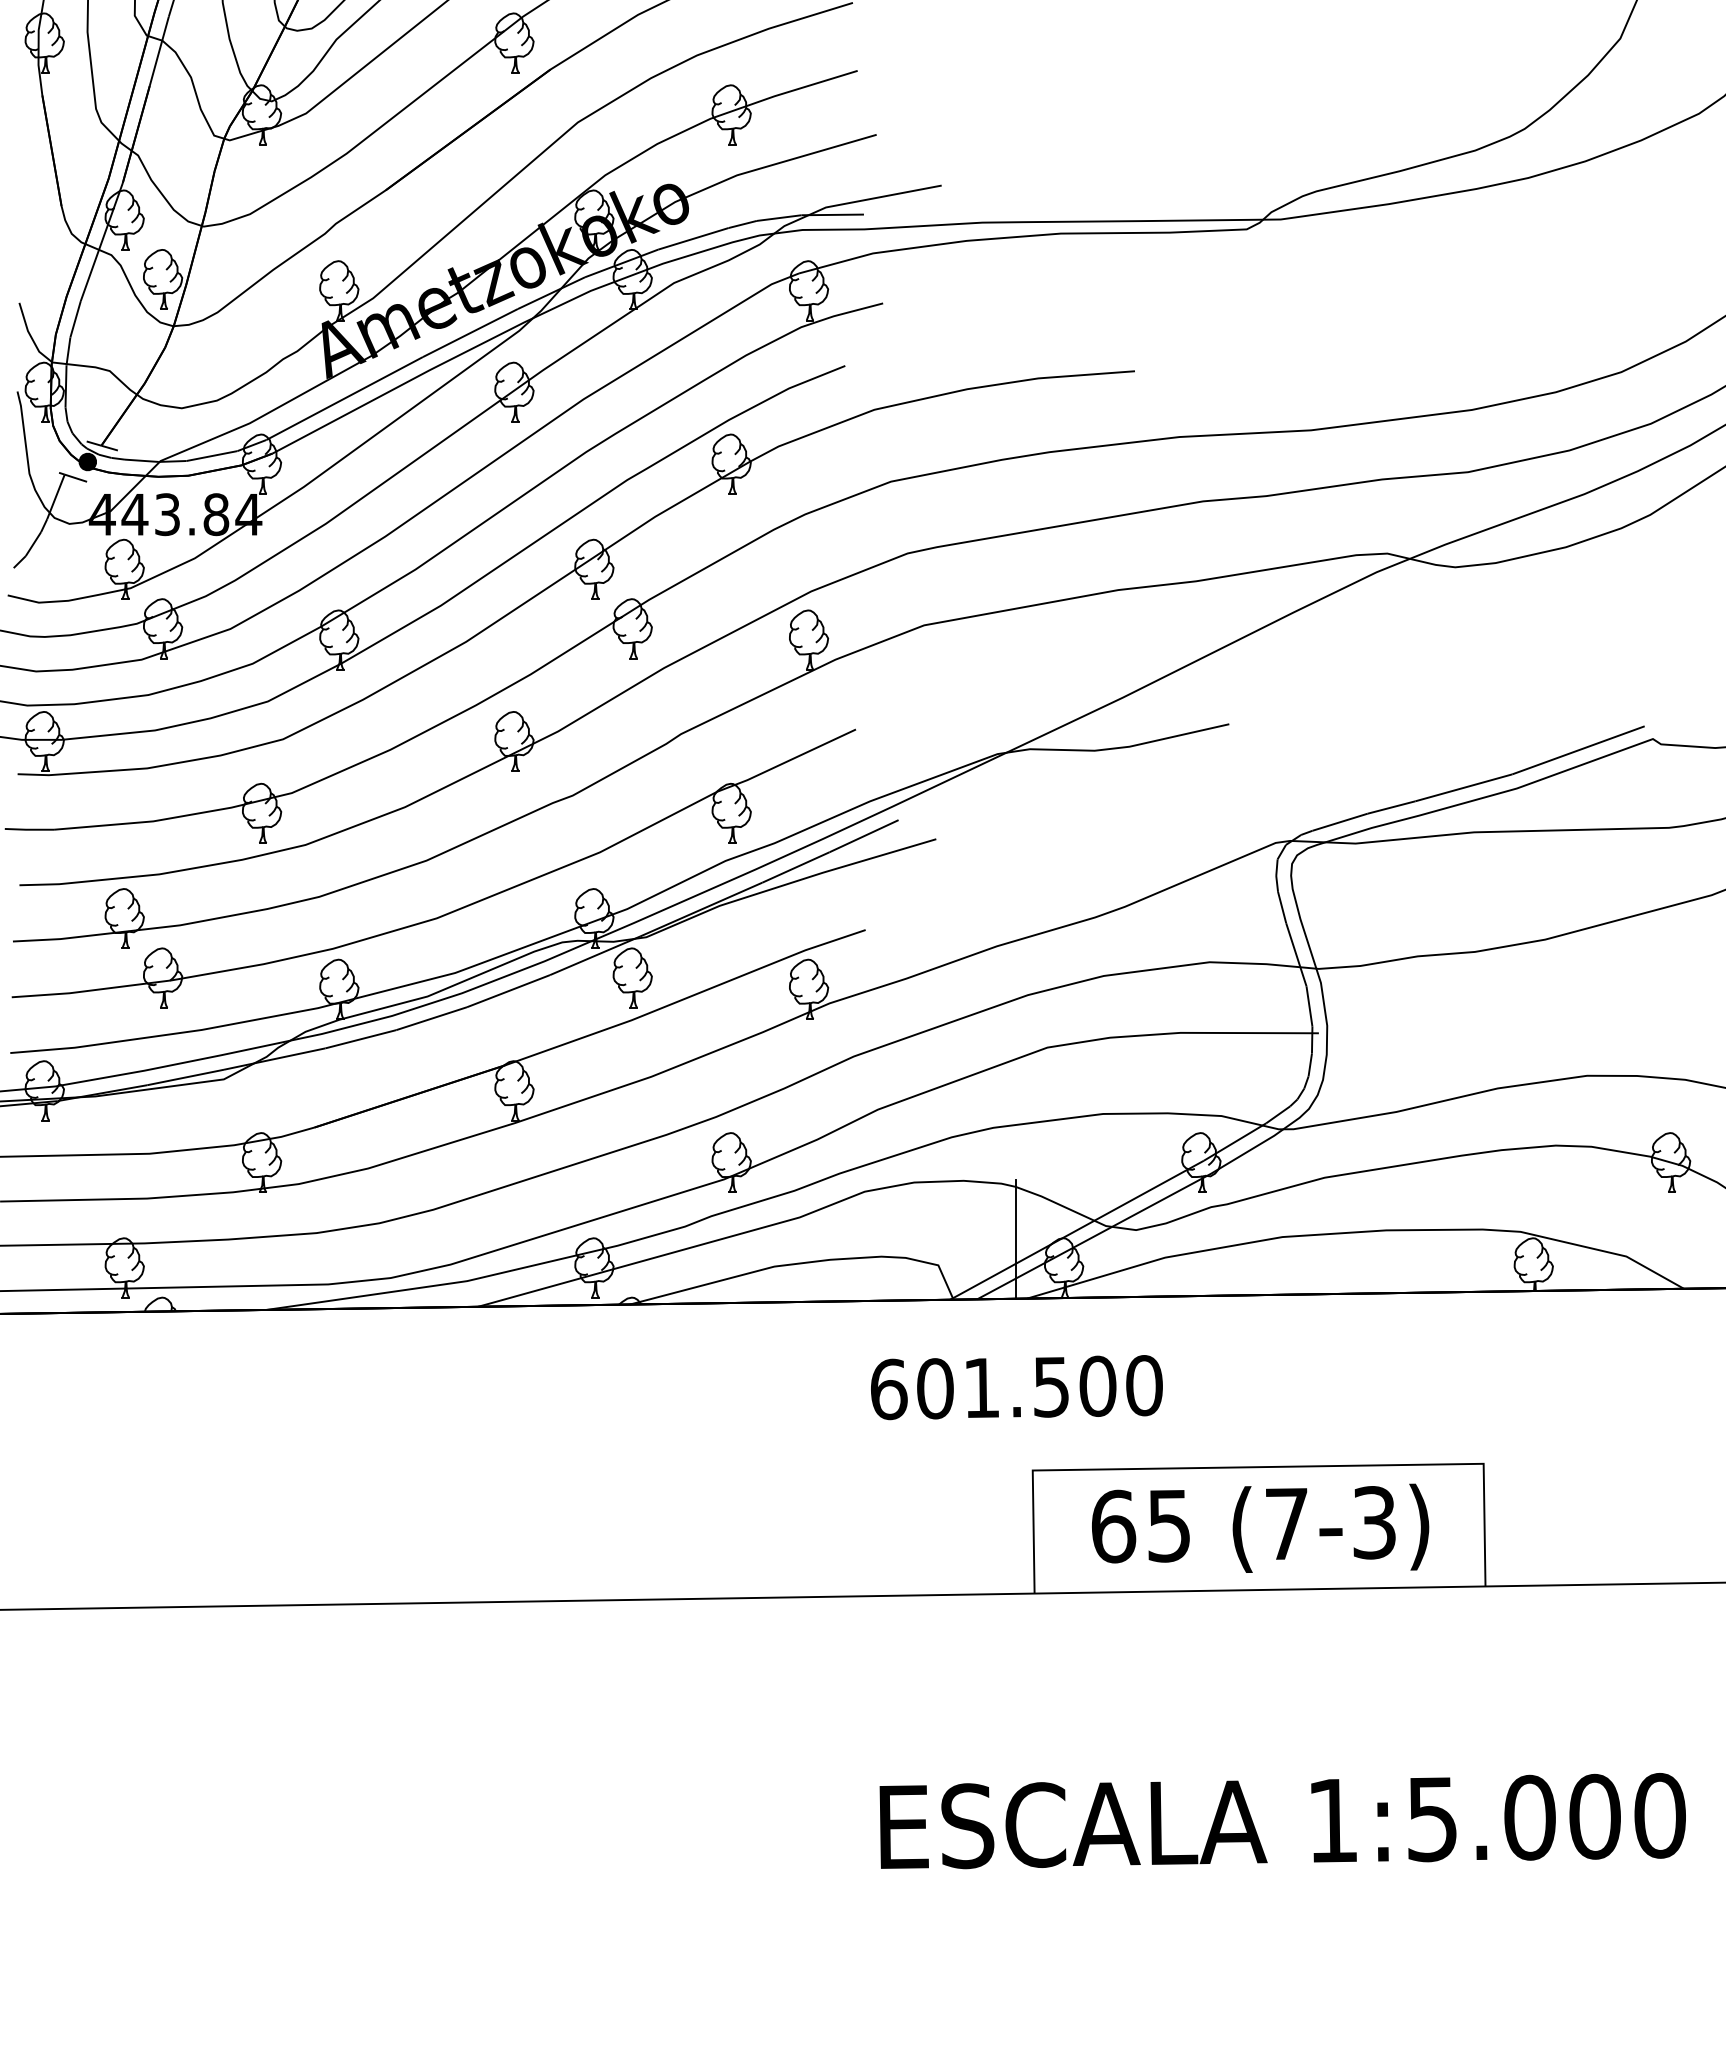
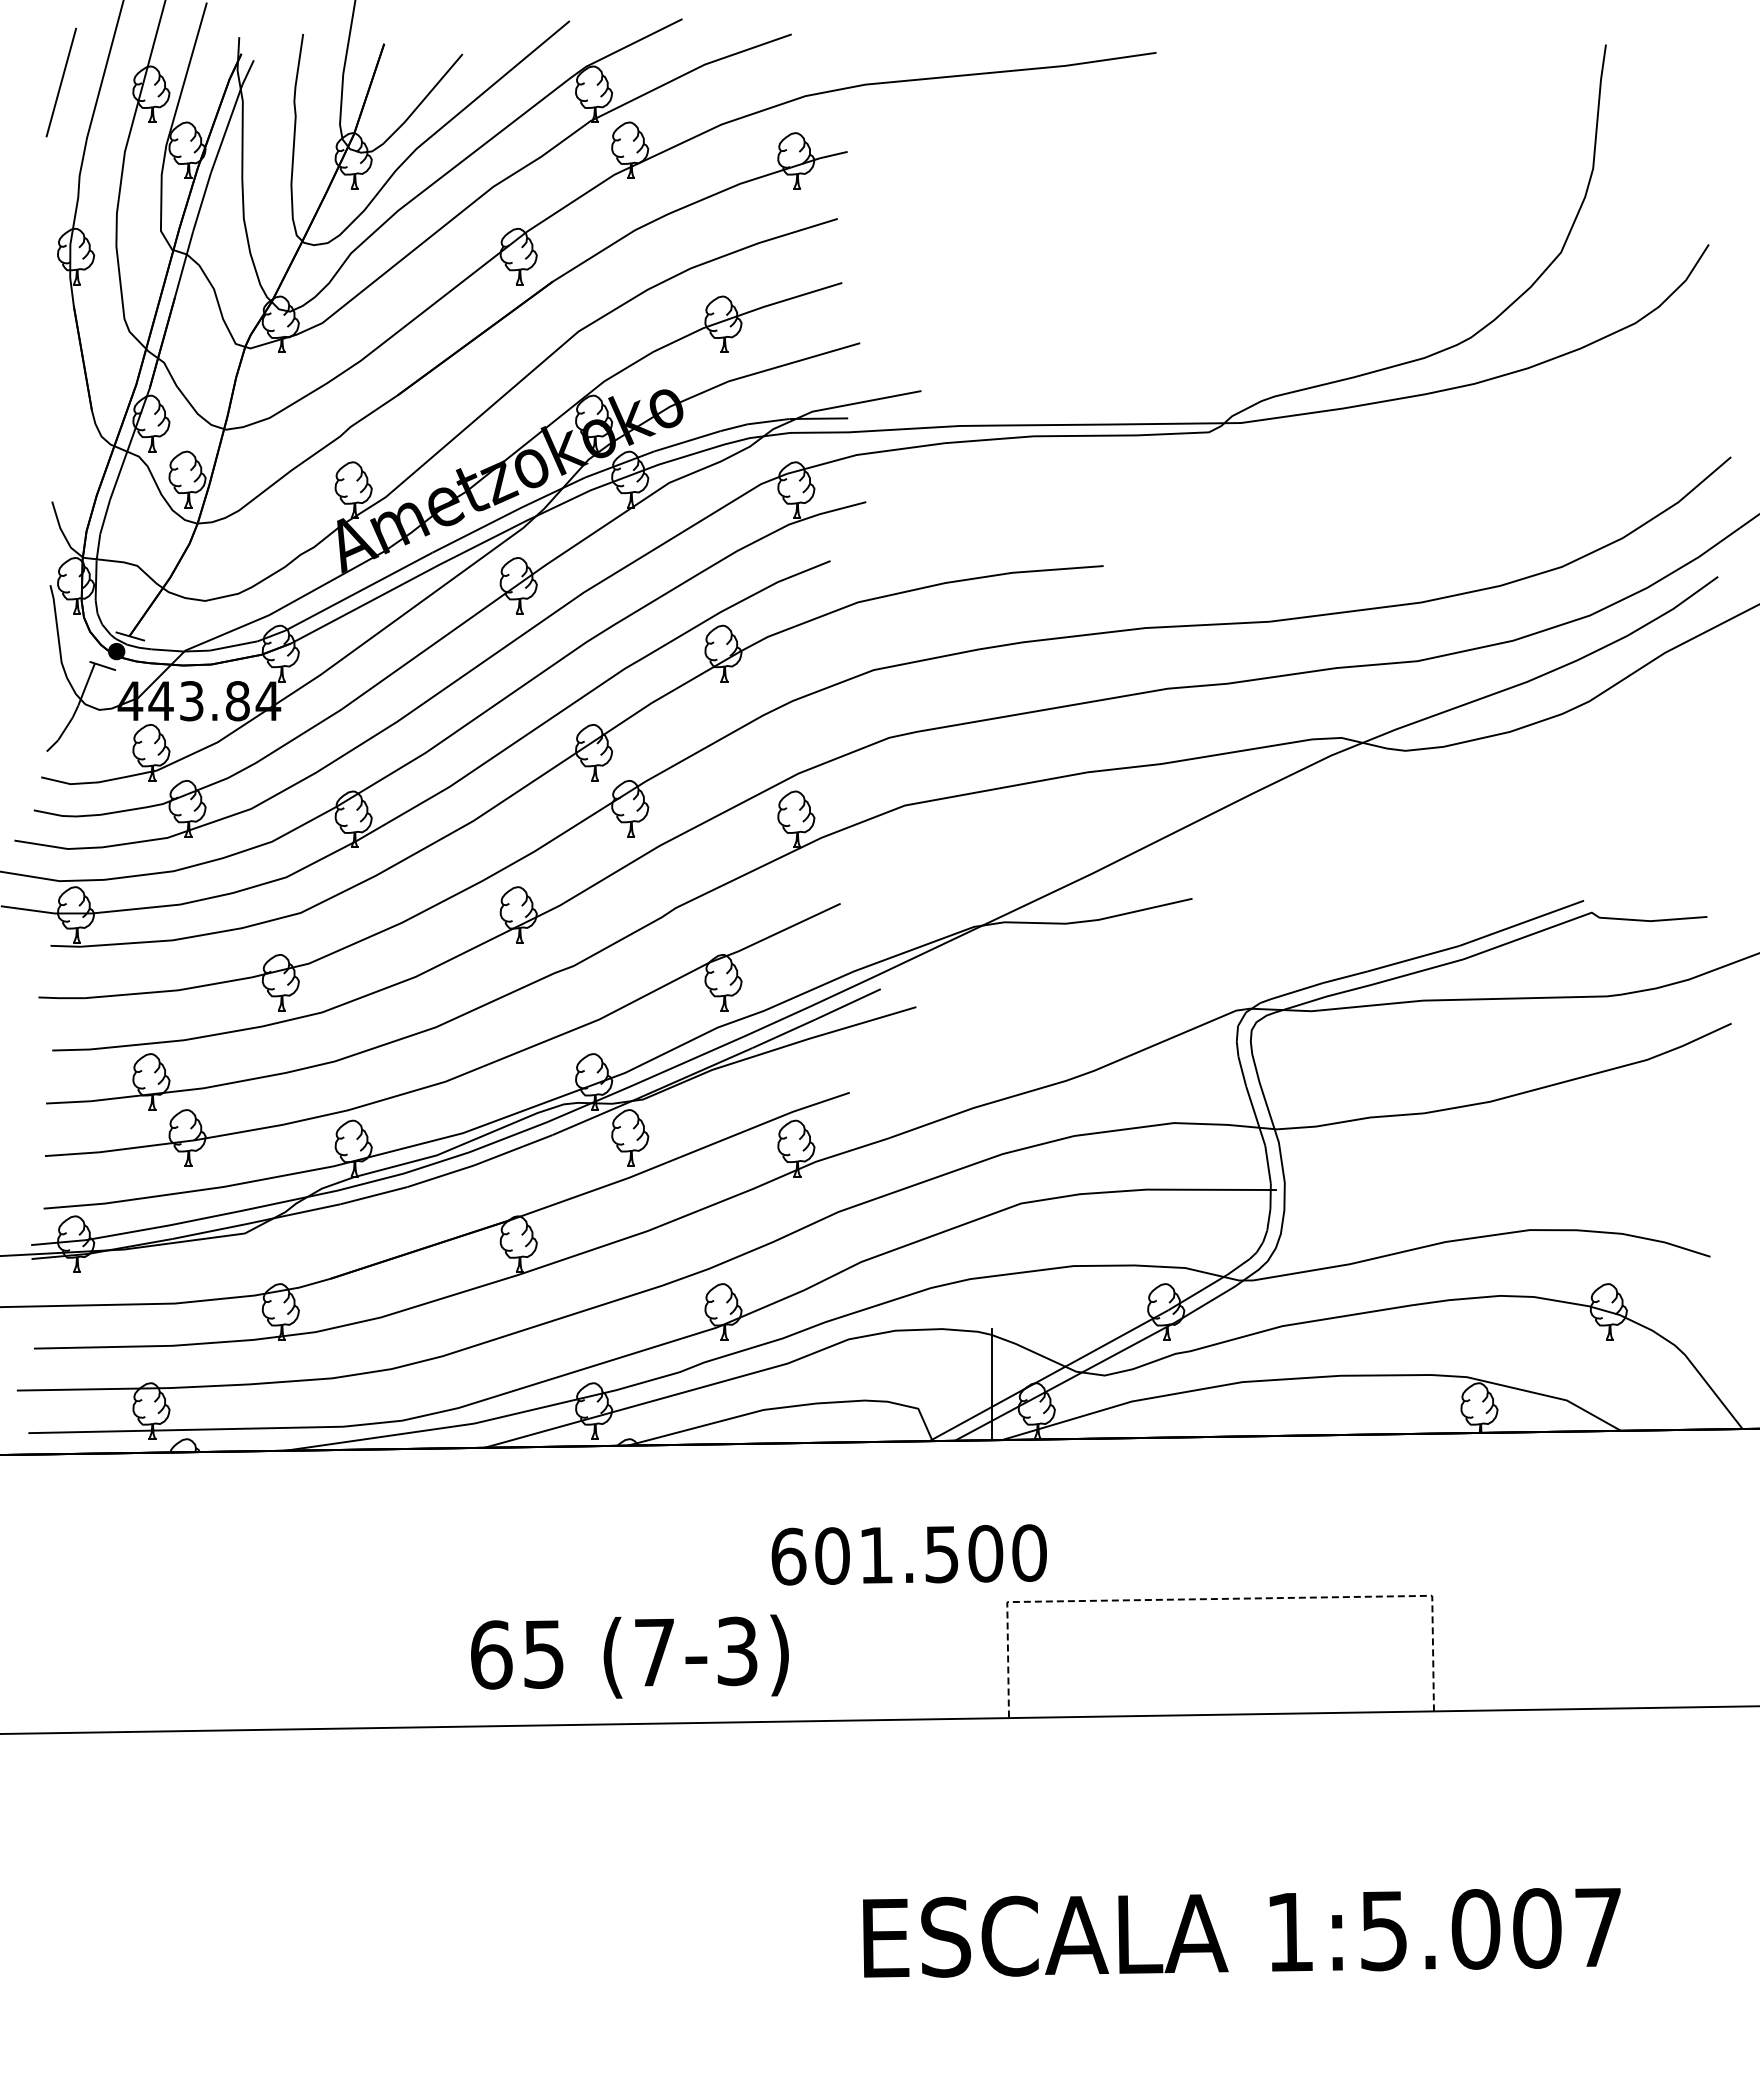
text: (1016, 1387) -> (908, 1554), moved
line: (1256, 1466) -> (1218, 1598), solid -> dashed
text: (1260, 1528) -> (629, 1656), moved
text: (1660, 1815) -> (1598, 1927), 1:5.000 -> 1:5.007

